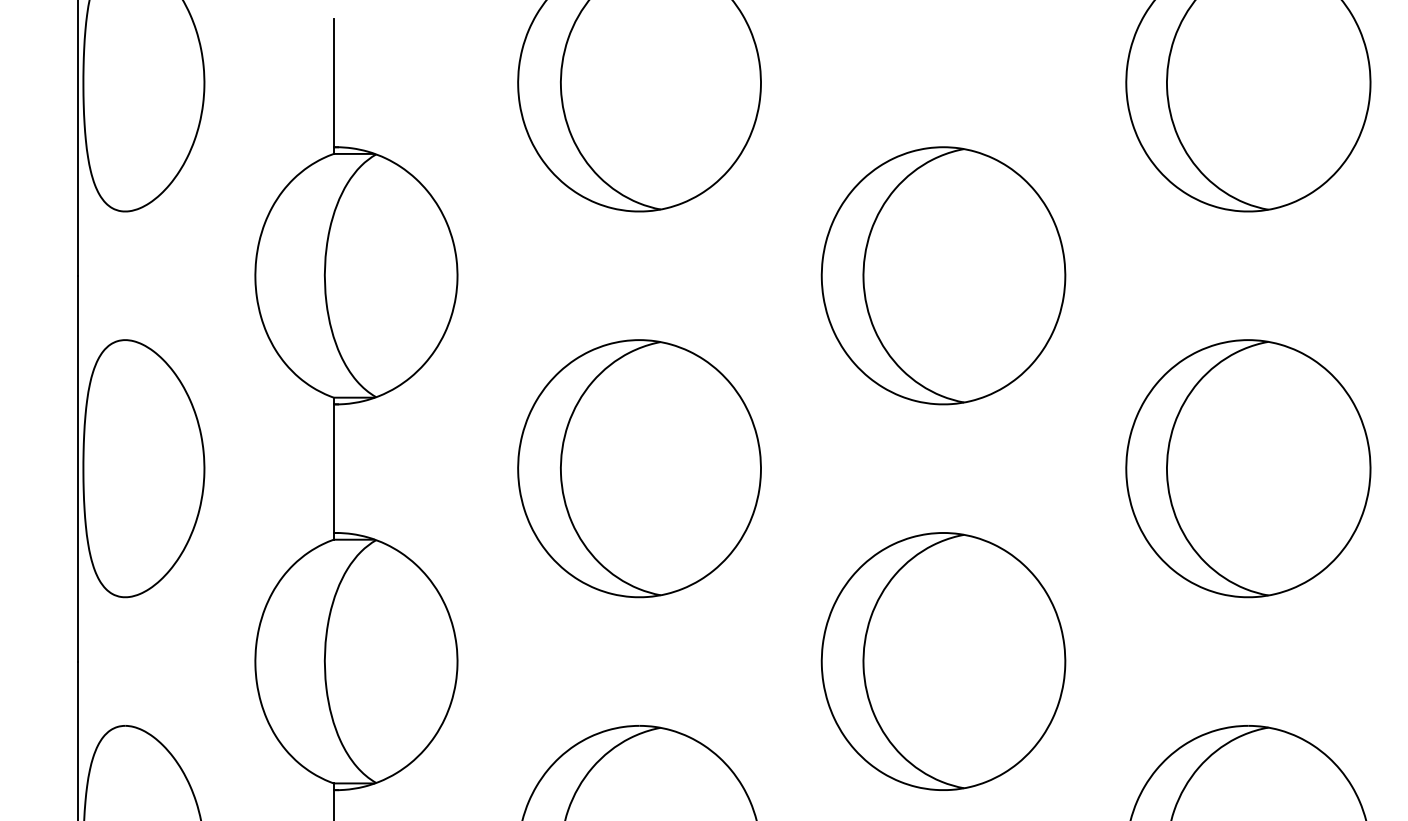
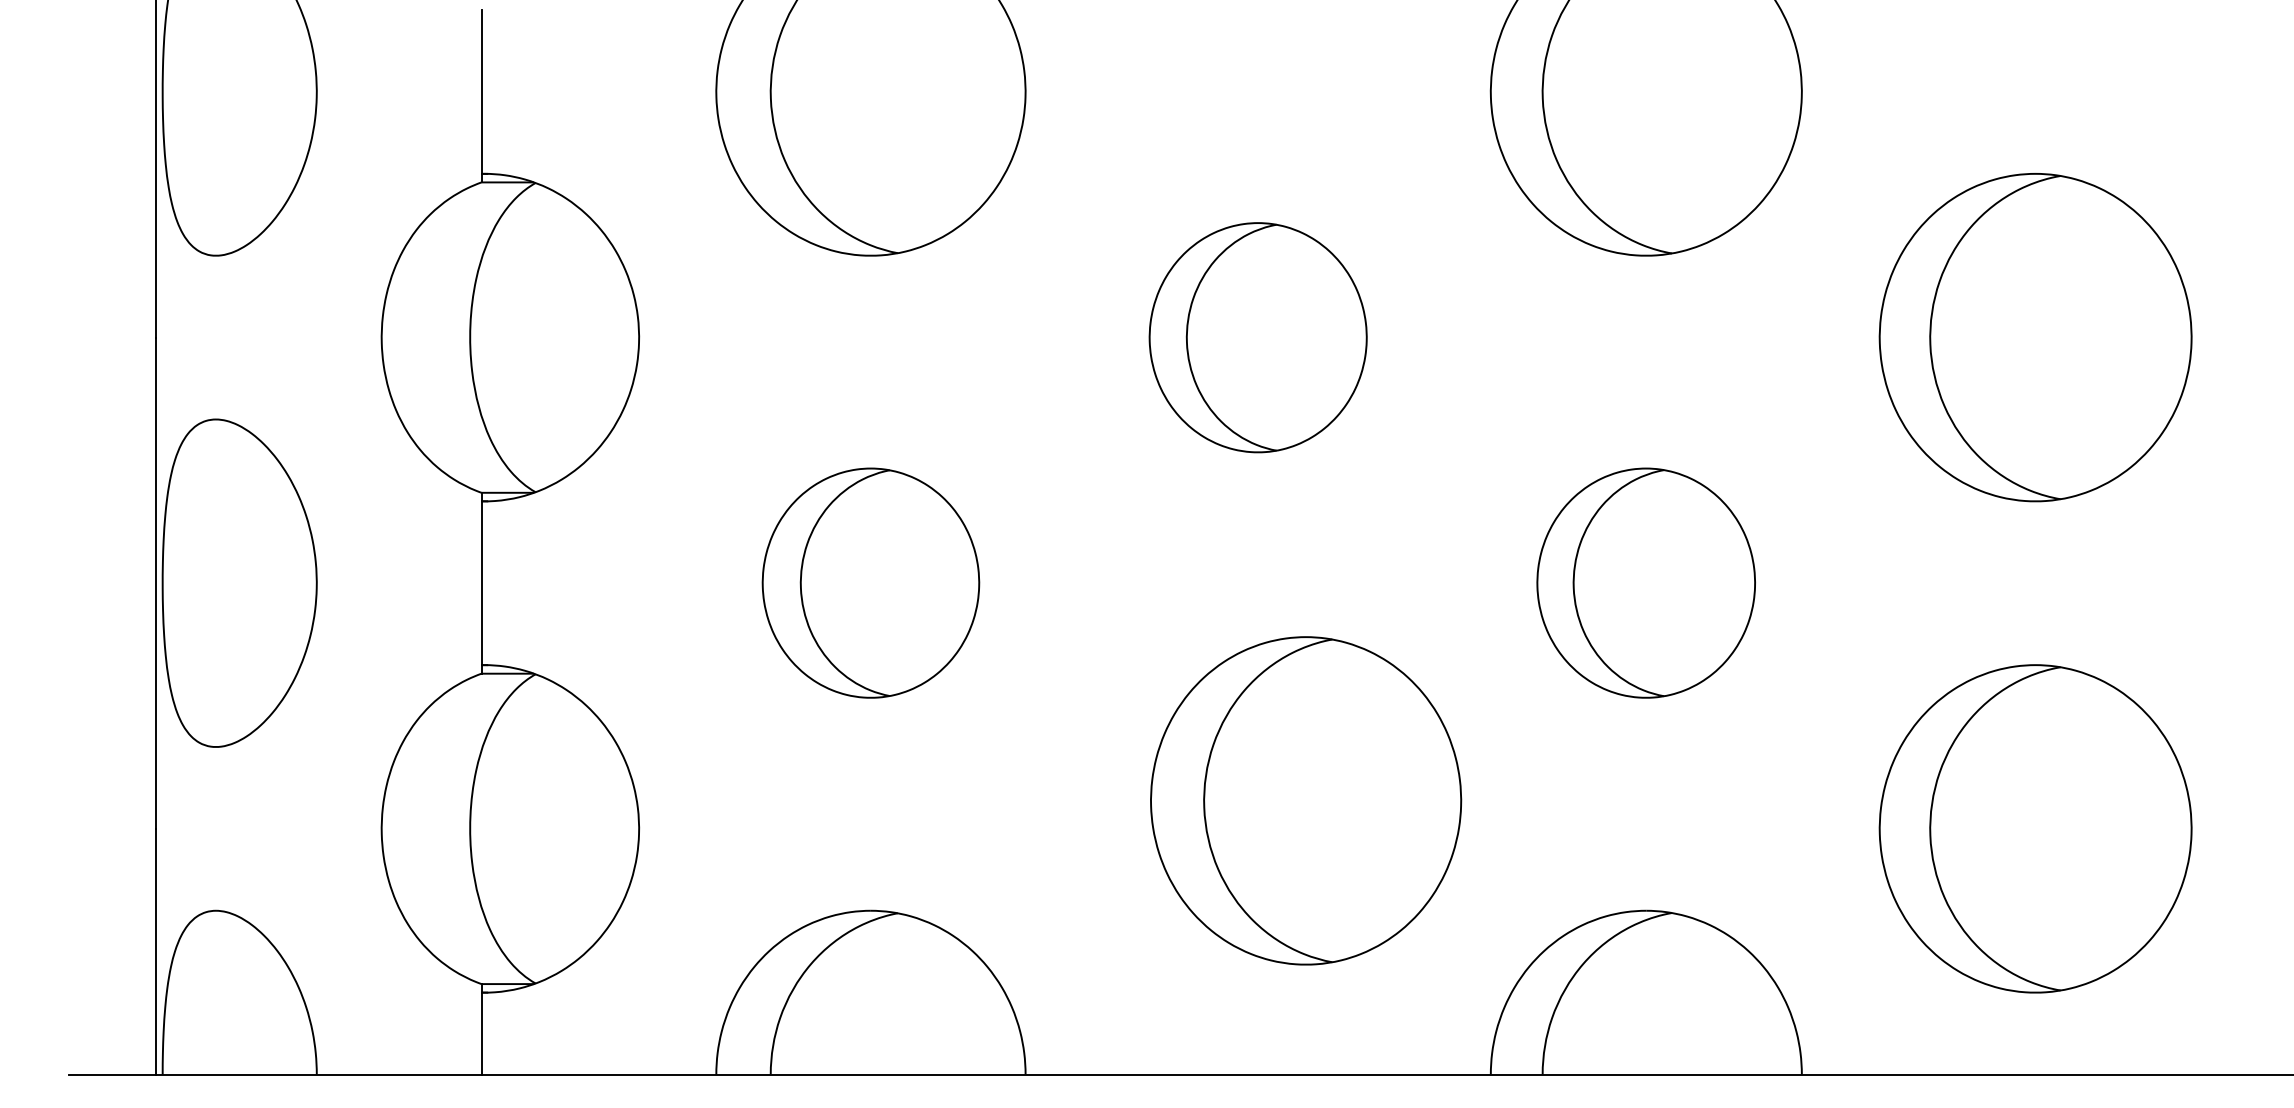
part: (943, 275) -> (1258, 337), size x0.7
part: (639, 468) -> (870, 582), size x0.7
part: (1247, 468) -> (1645, 582), size x0.7
part: (943, 661) -> (1306, 800), moved

